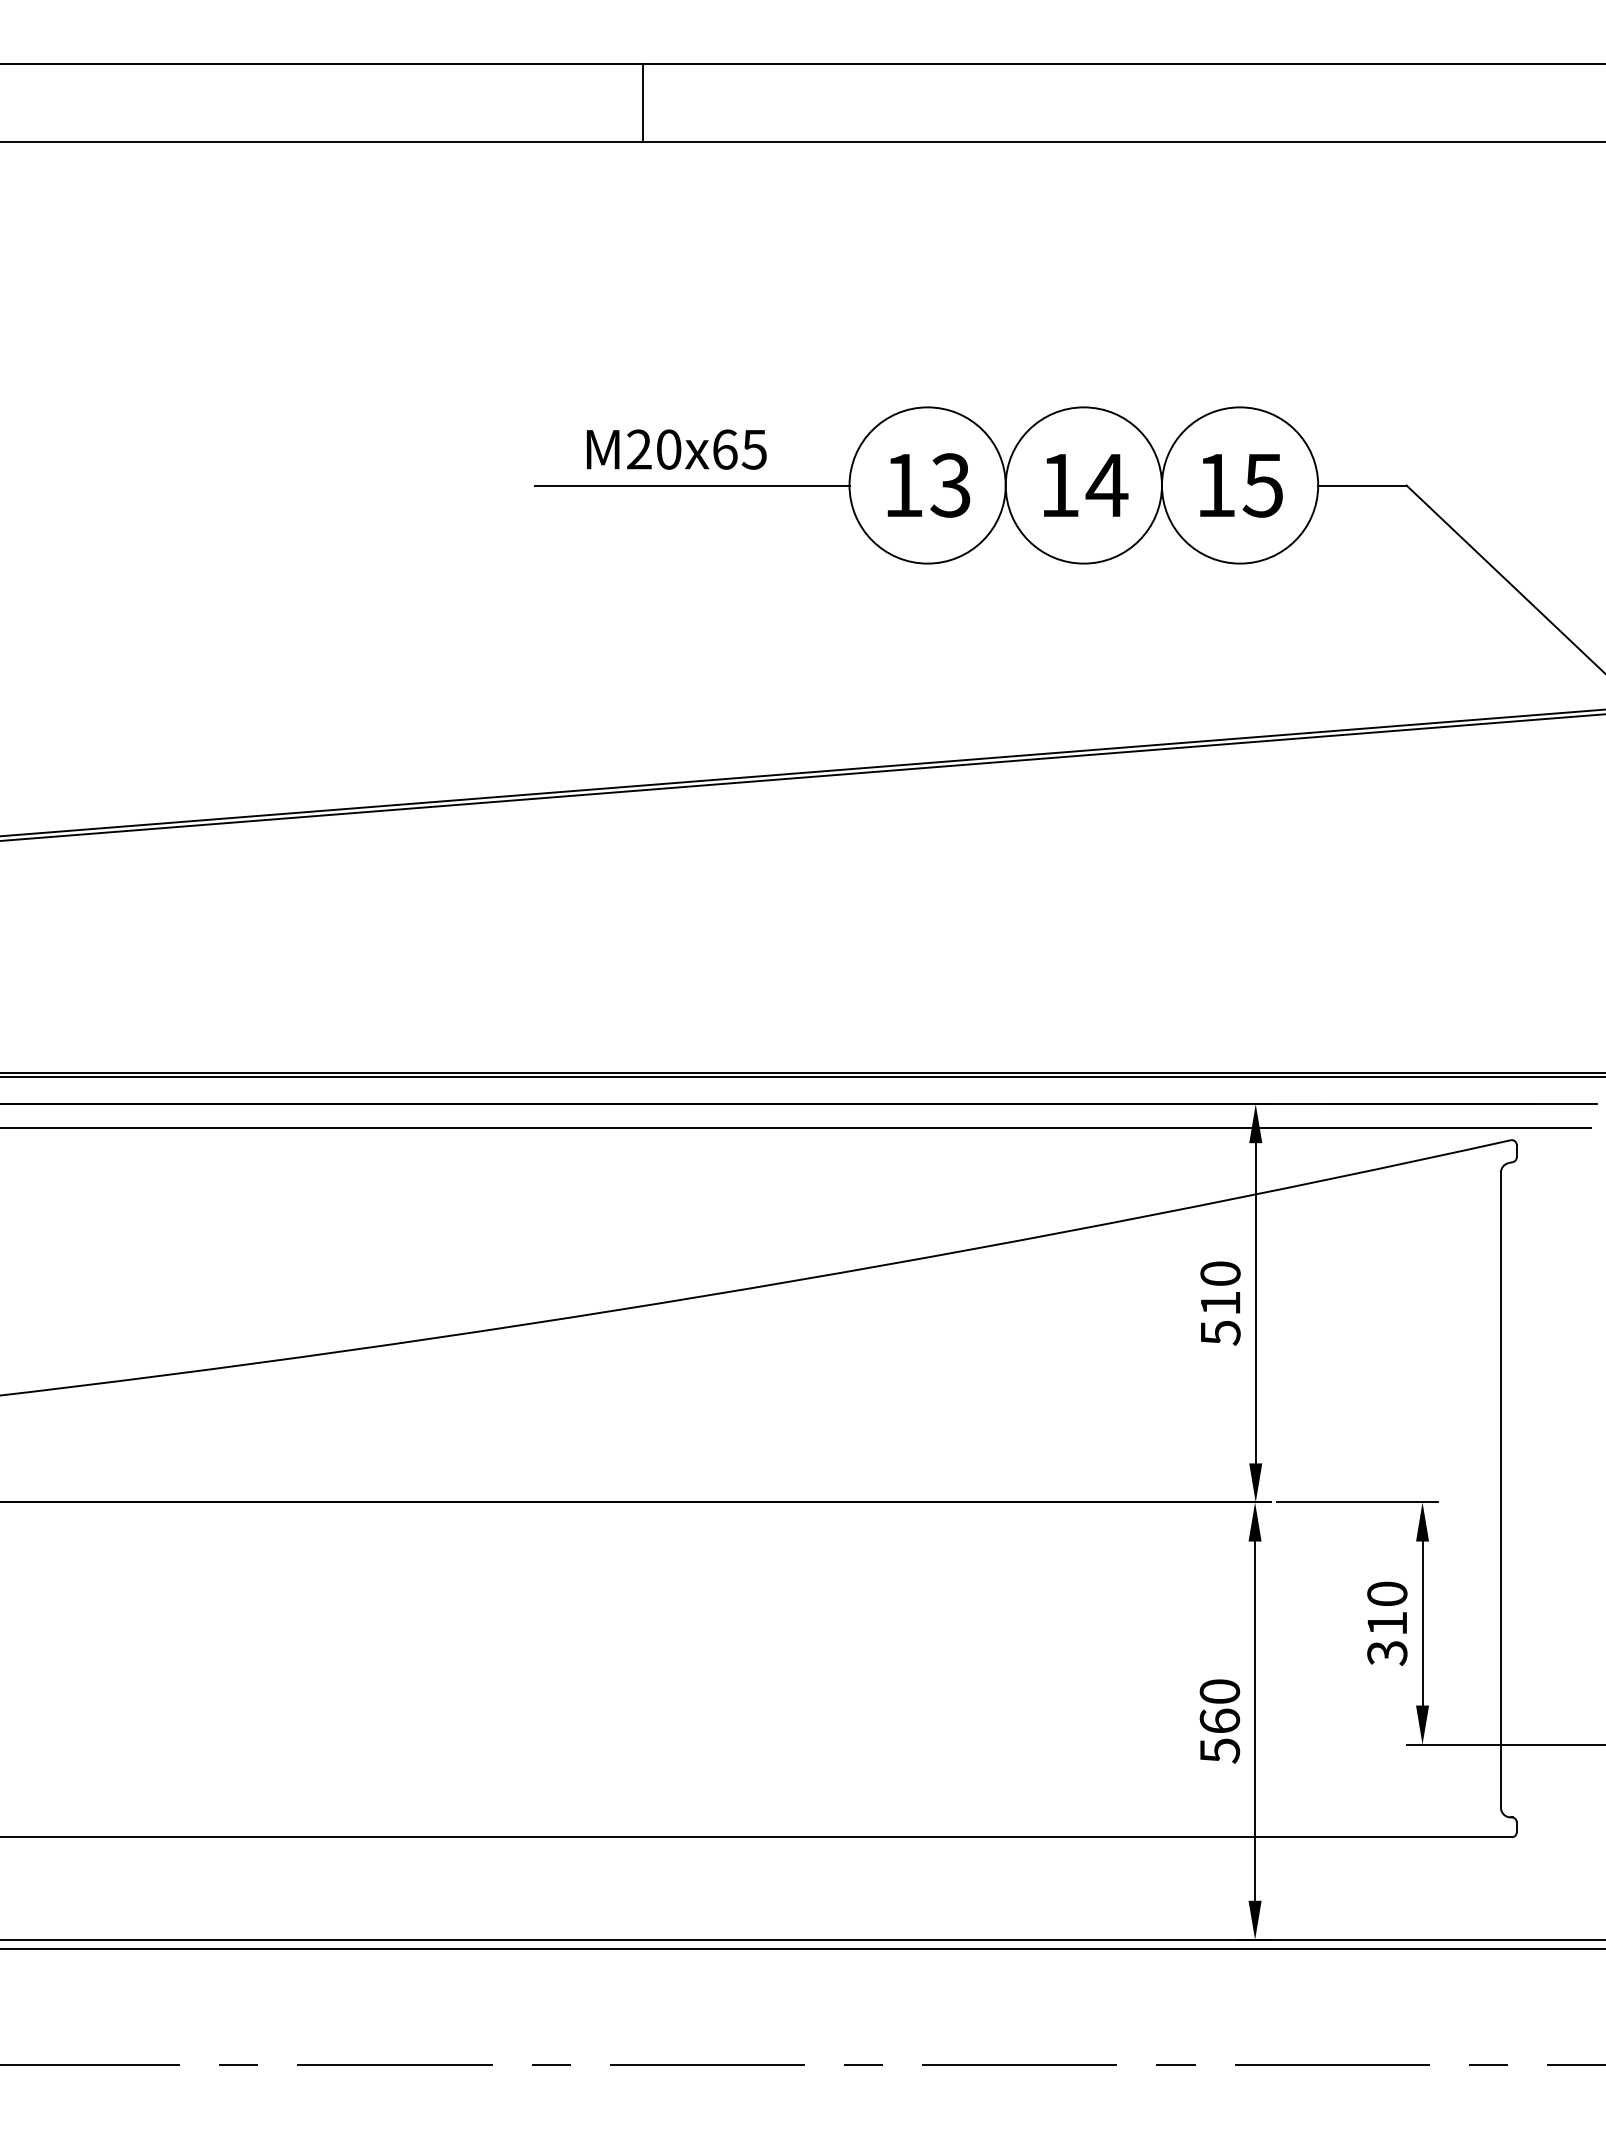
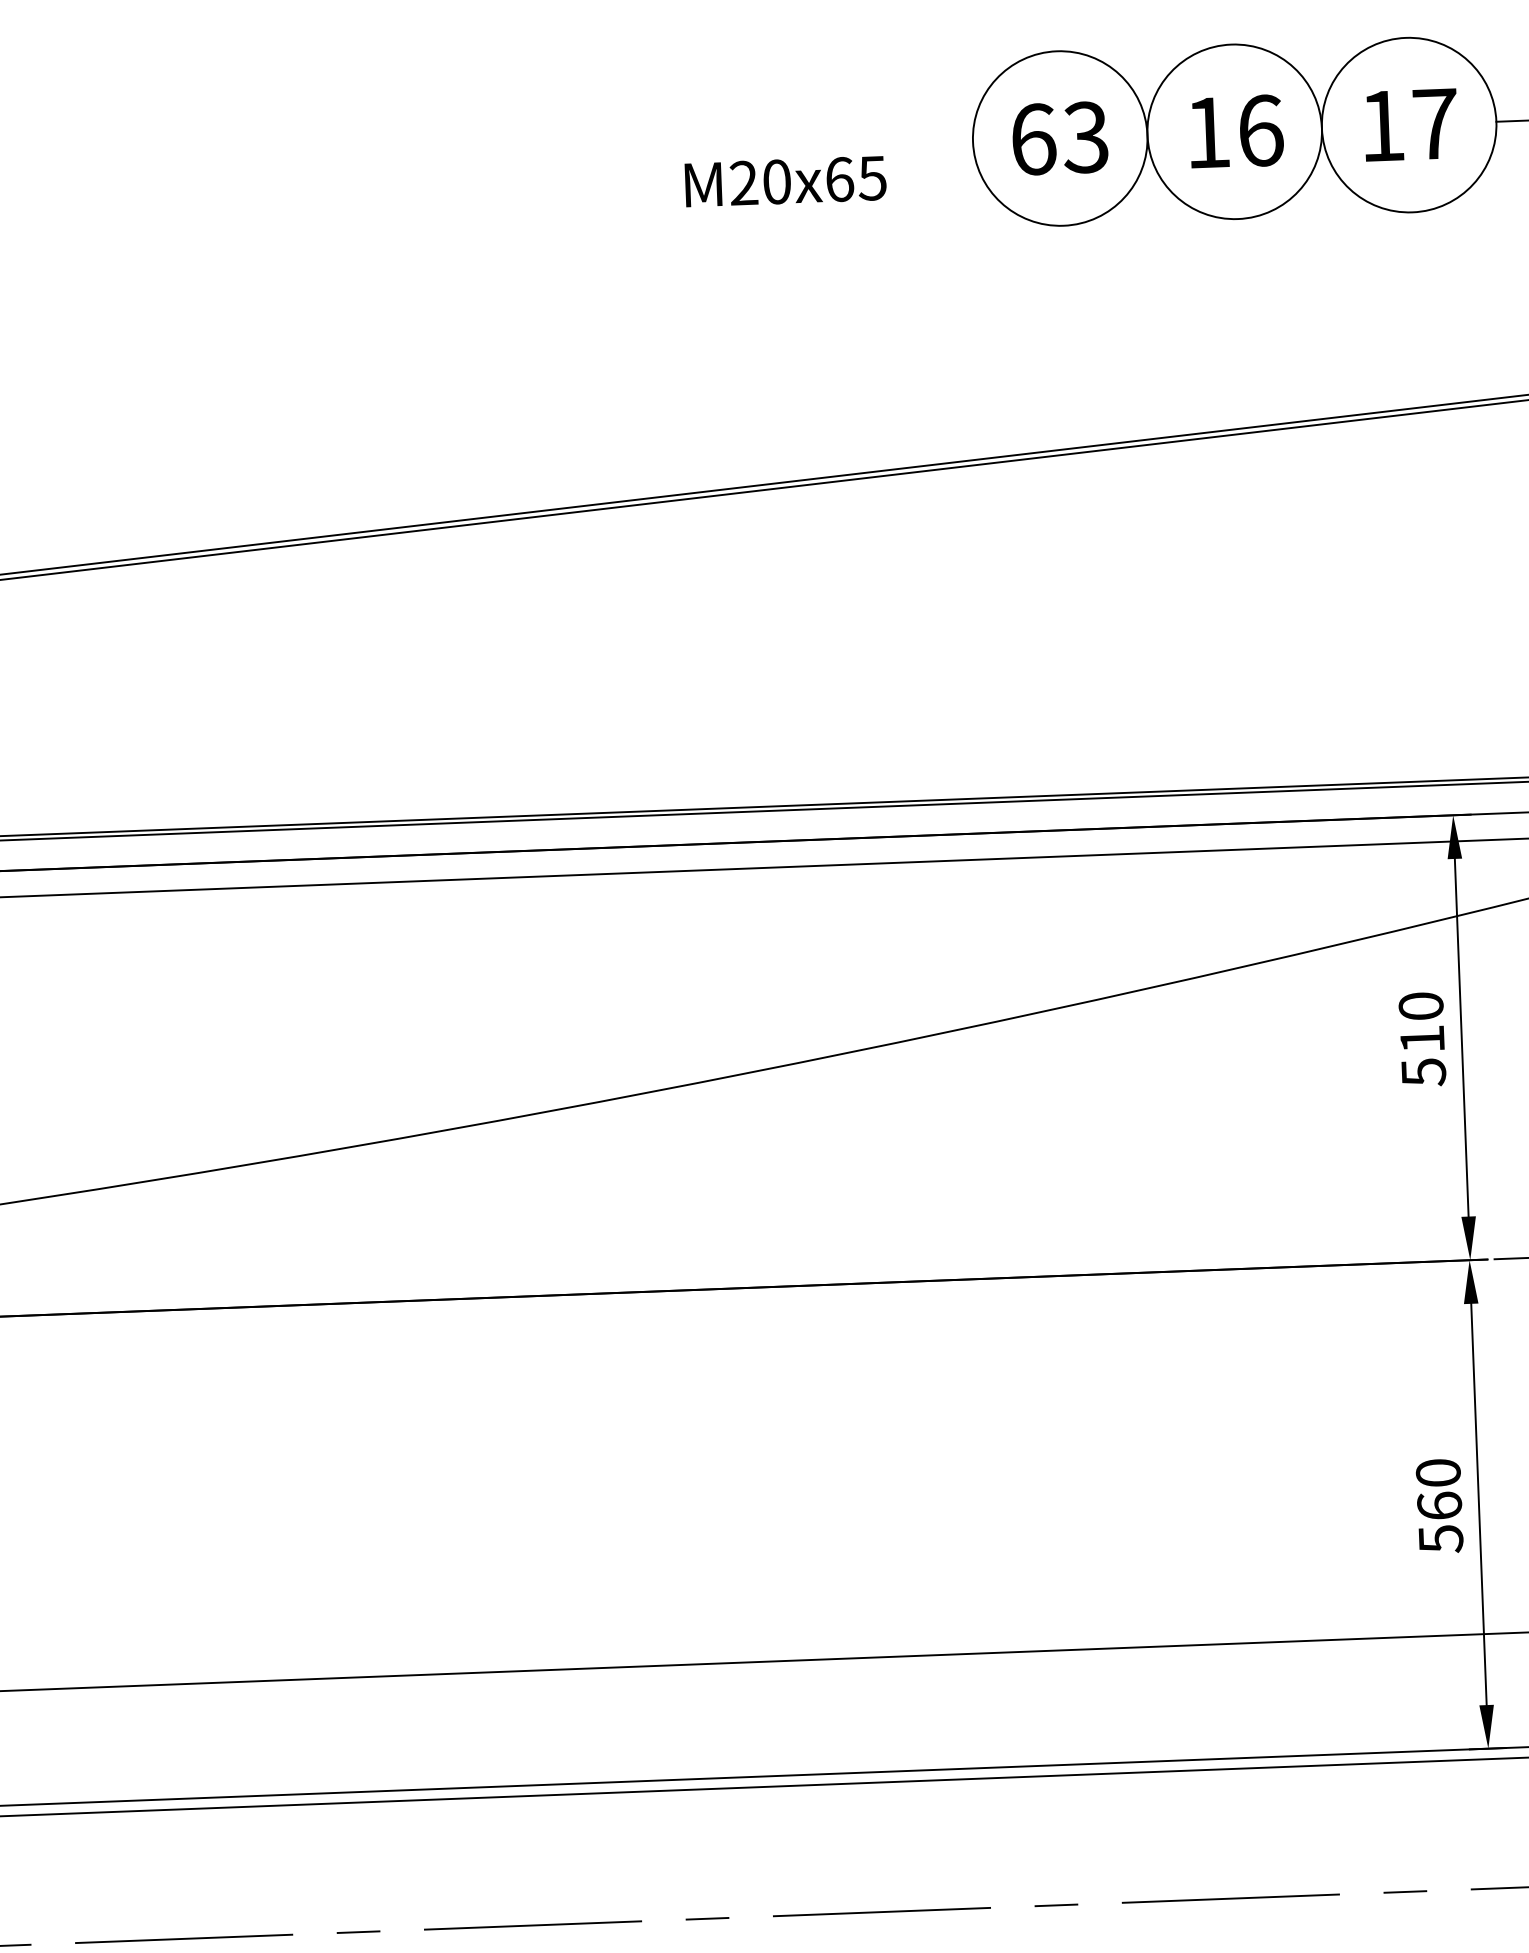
text: (676, 449) -> (785, 181), moved
line: (691, 485) -> (796, 148), removed
text: (904, 485) -> (1034, 139), 13 -> 63
text: (1106, 485) -> (1259, 130), 14 -> 16
text: (1262, 485) -> (1434, 124), 15 -> 17

